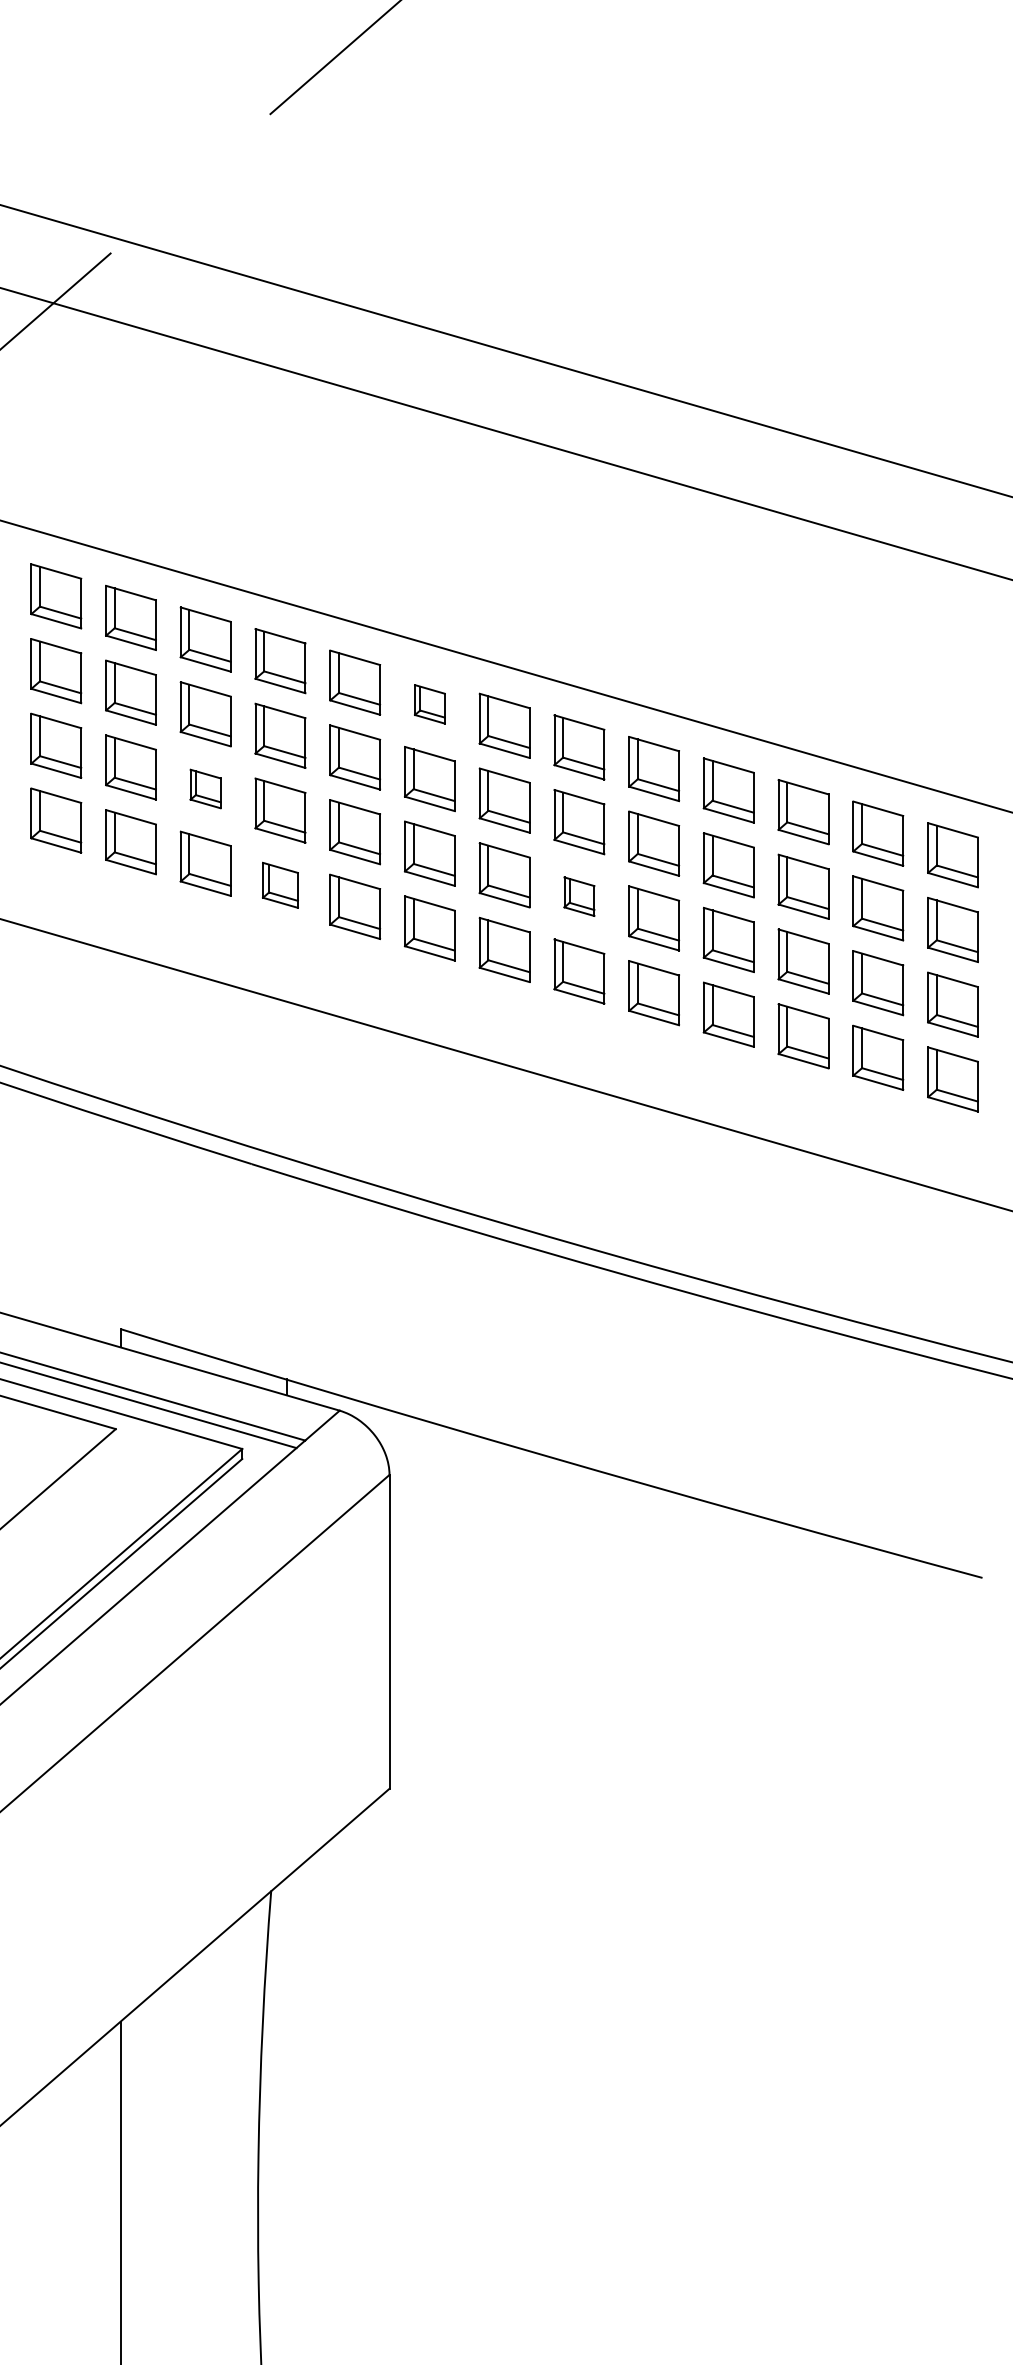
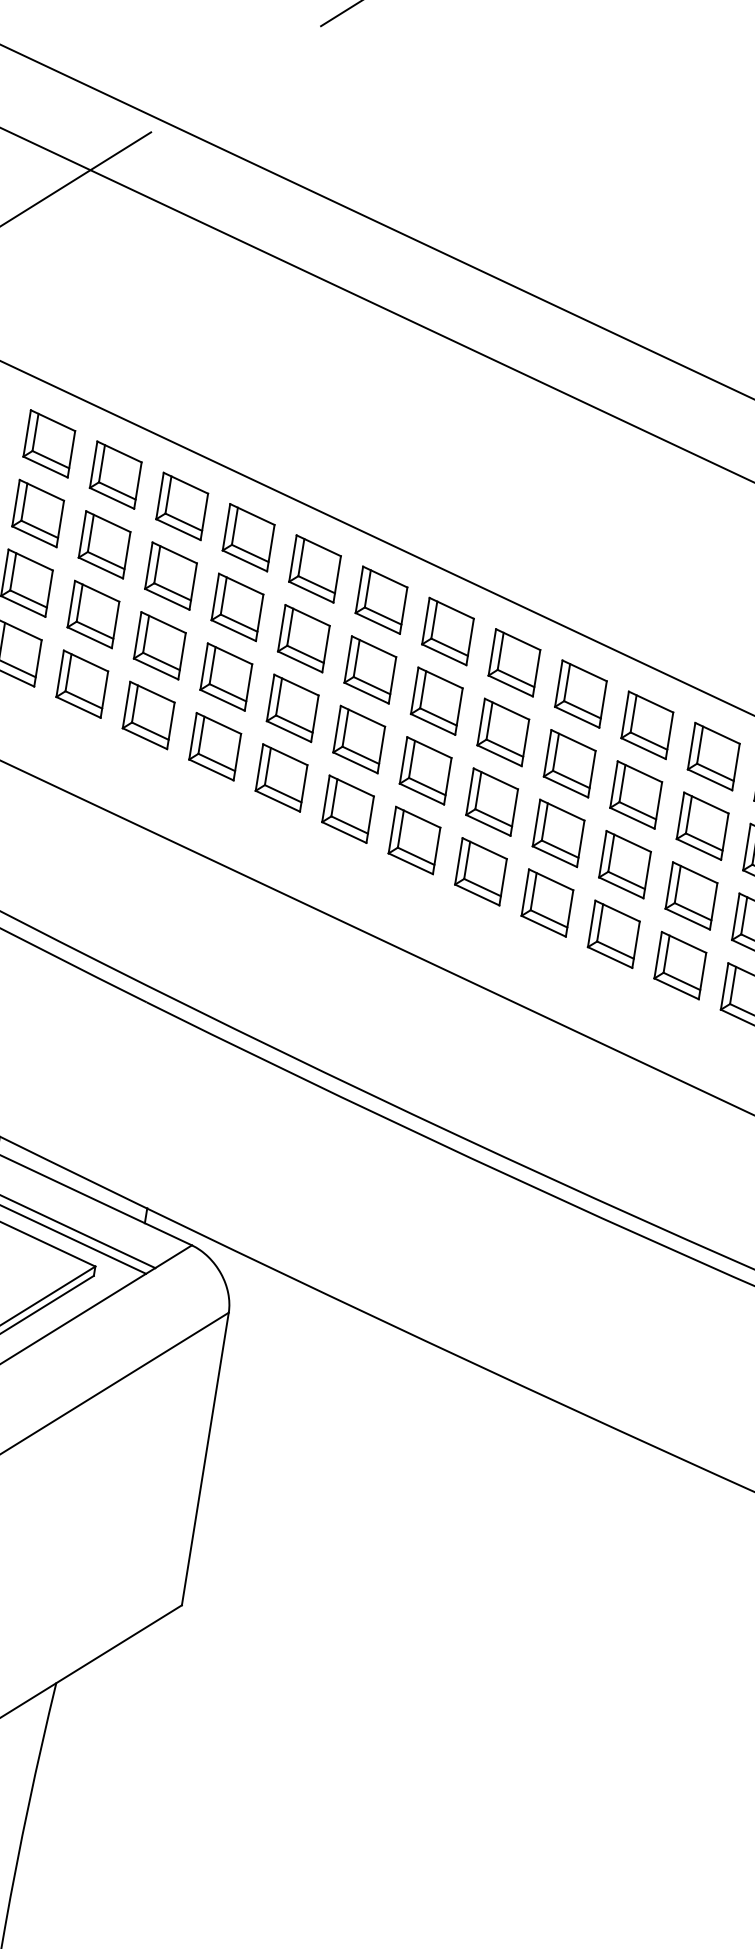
part: (429, 704) -> (381, 600), size x1.67
part: (205, 788) -> (159, 645), size x1.67
part: (280, 885) -> (215, 746), size x1.43
part: (579, 896) -> (492, 801), size x1.67

